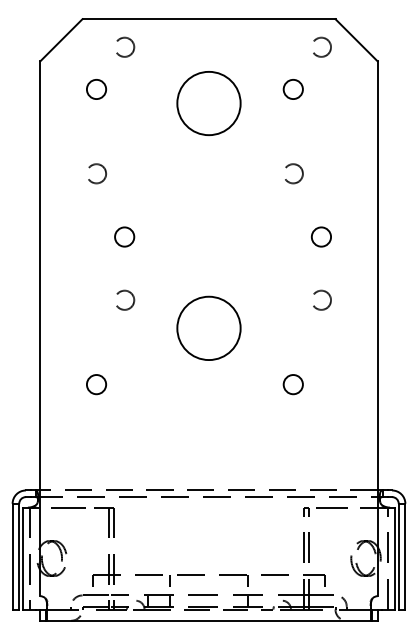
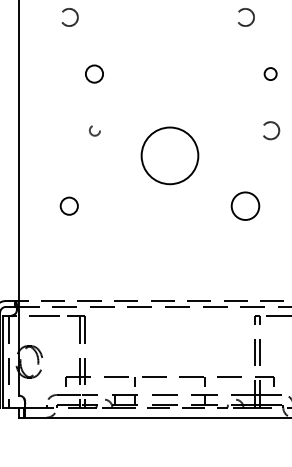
circle: (321, 236) -> (270, 73), size x0.7
circle: (125, 299) -> (95, 130), size x0.6
circle: (292, 384) -> (244, 206), size x1.6

